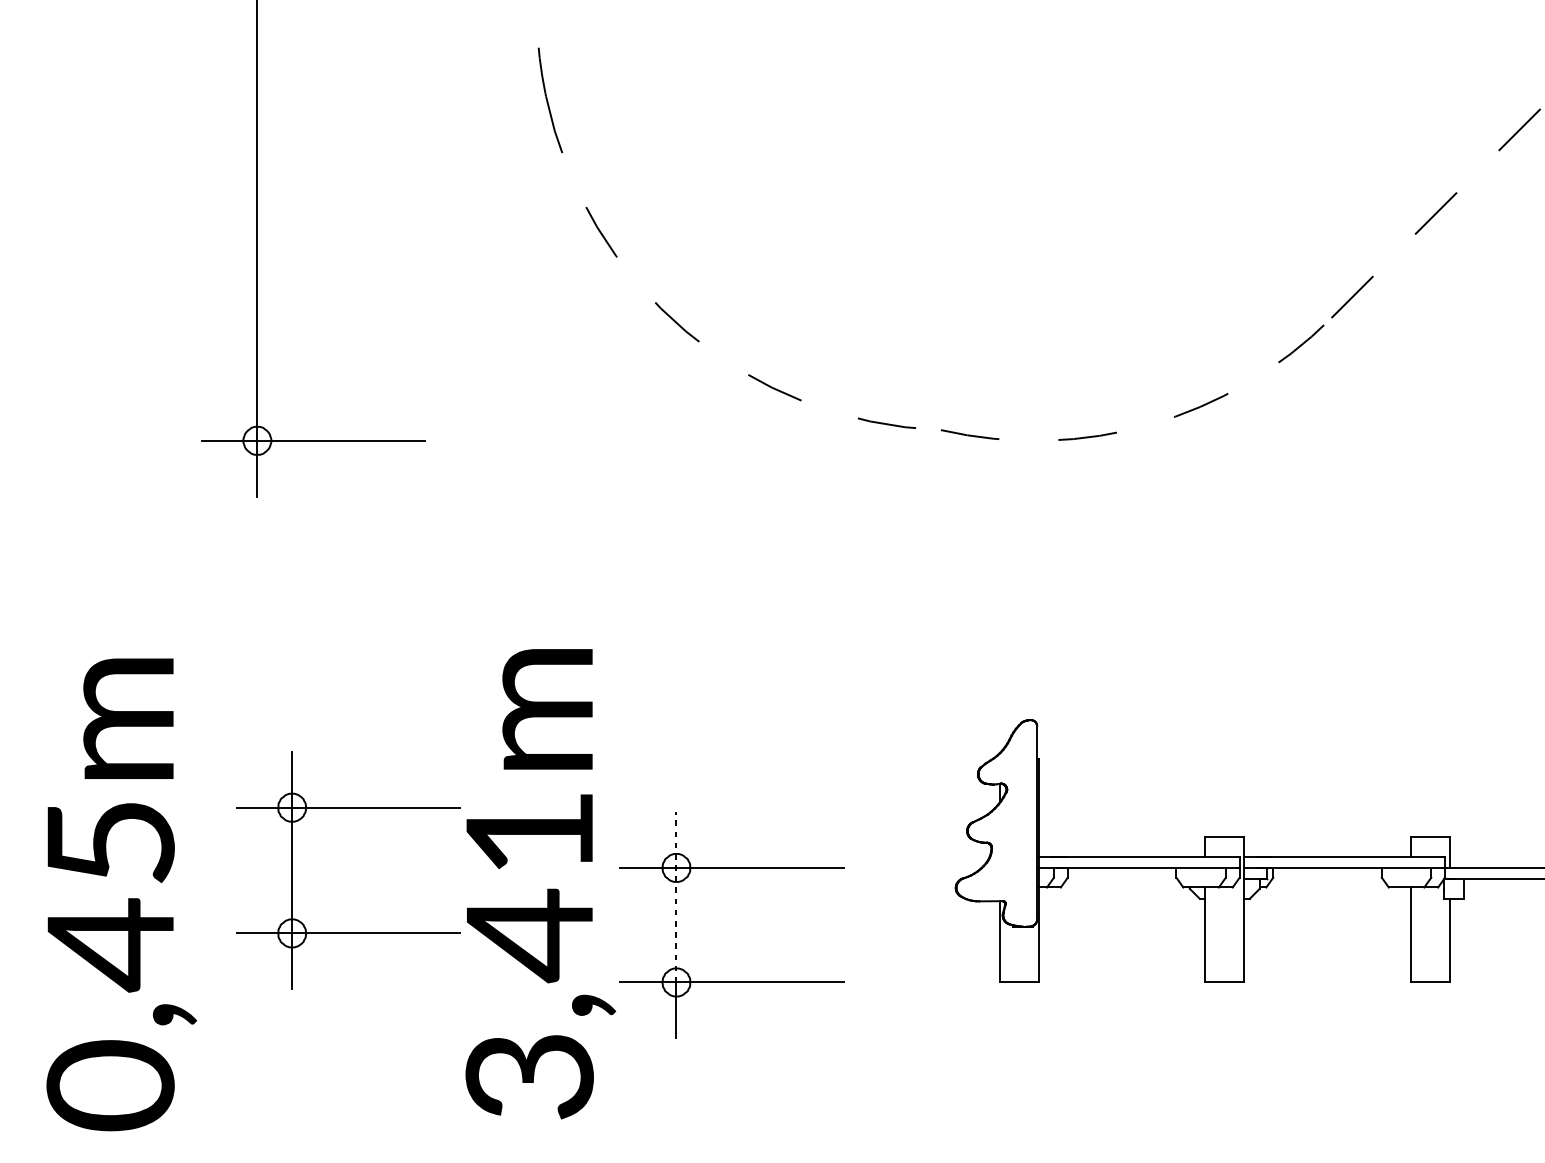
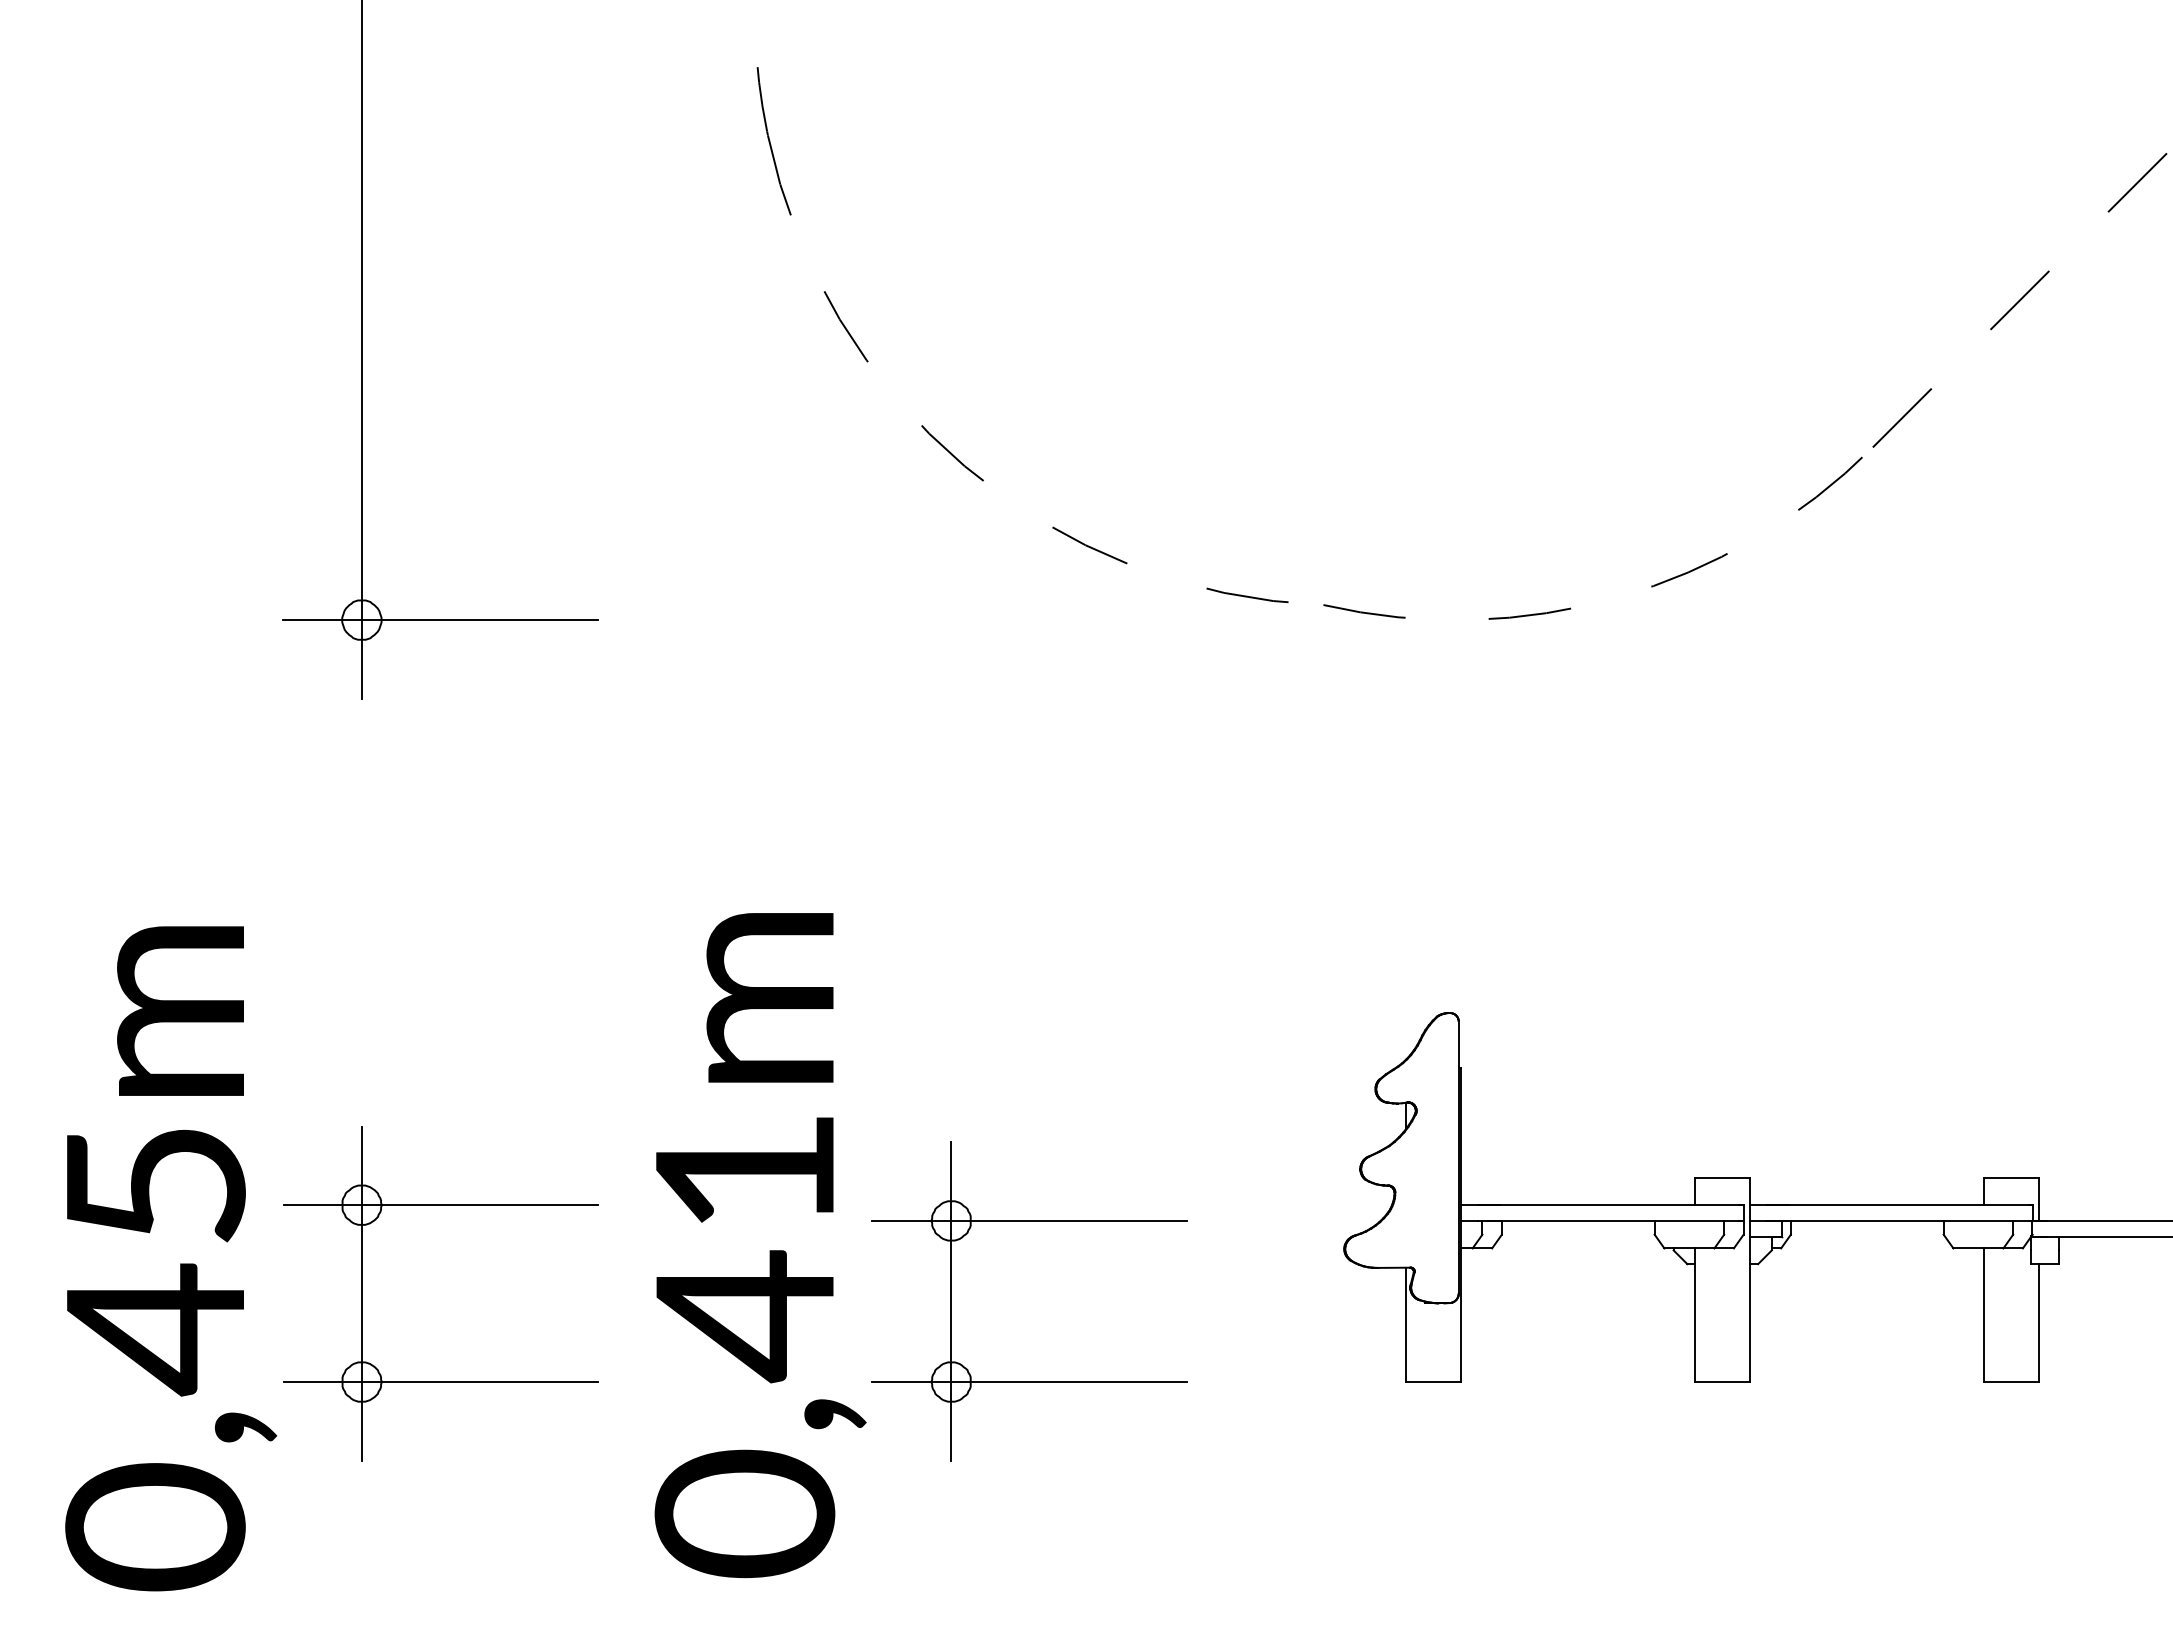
part: (292, 870) -> (362, 1293), moved
line: (676, 897) -> (951, 1262), dashed -> solid
text: (529, 1075) -> (744, 1513), 3,41m -> 0,41m

